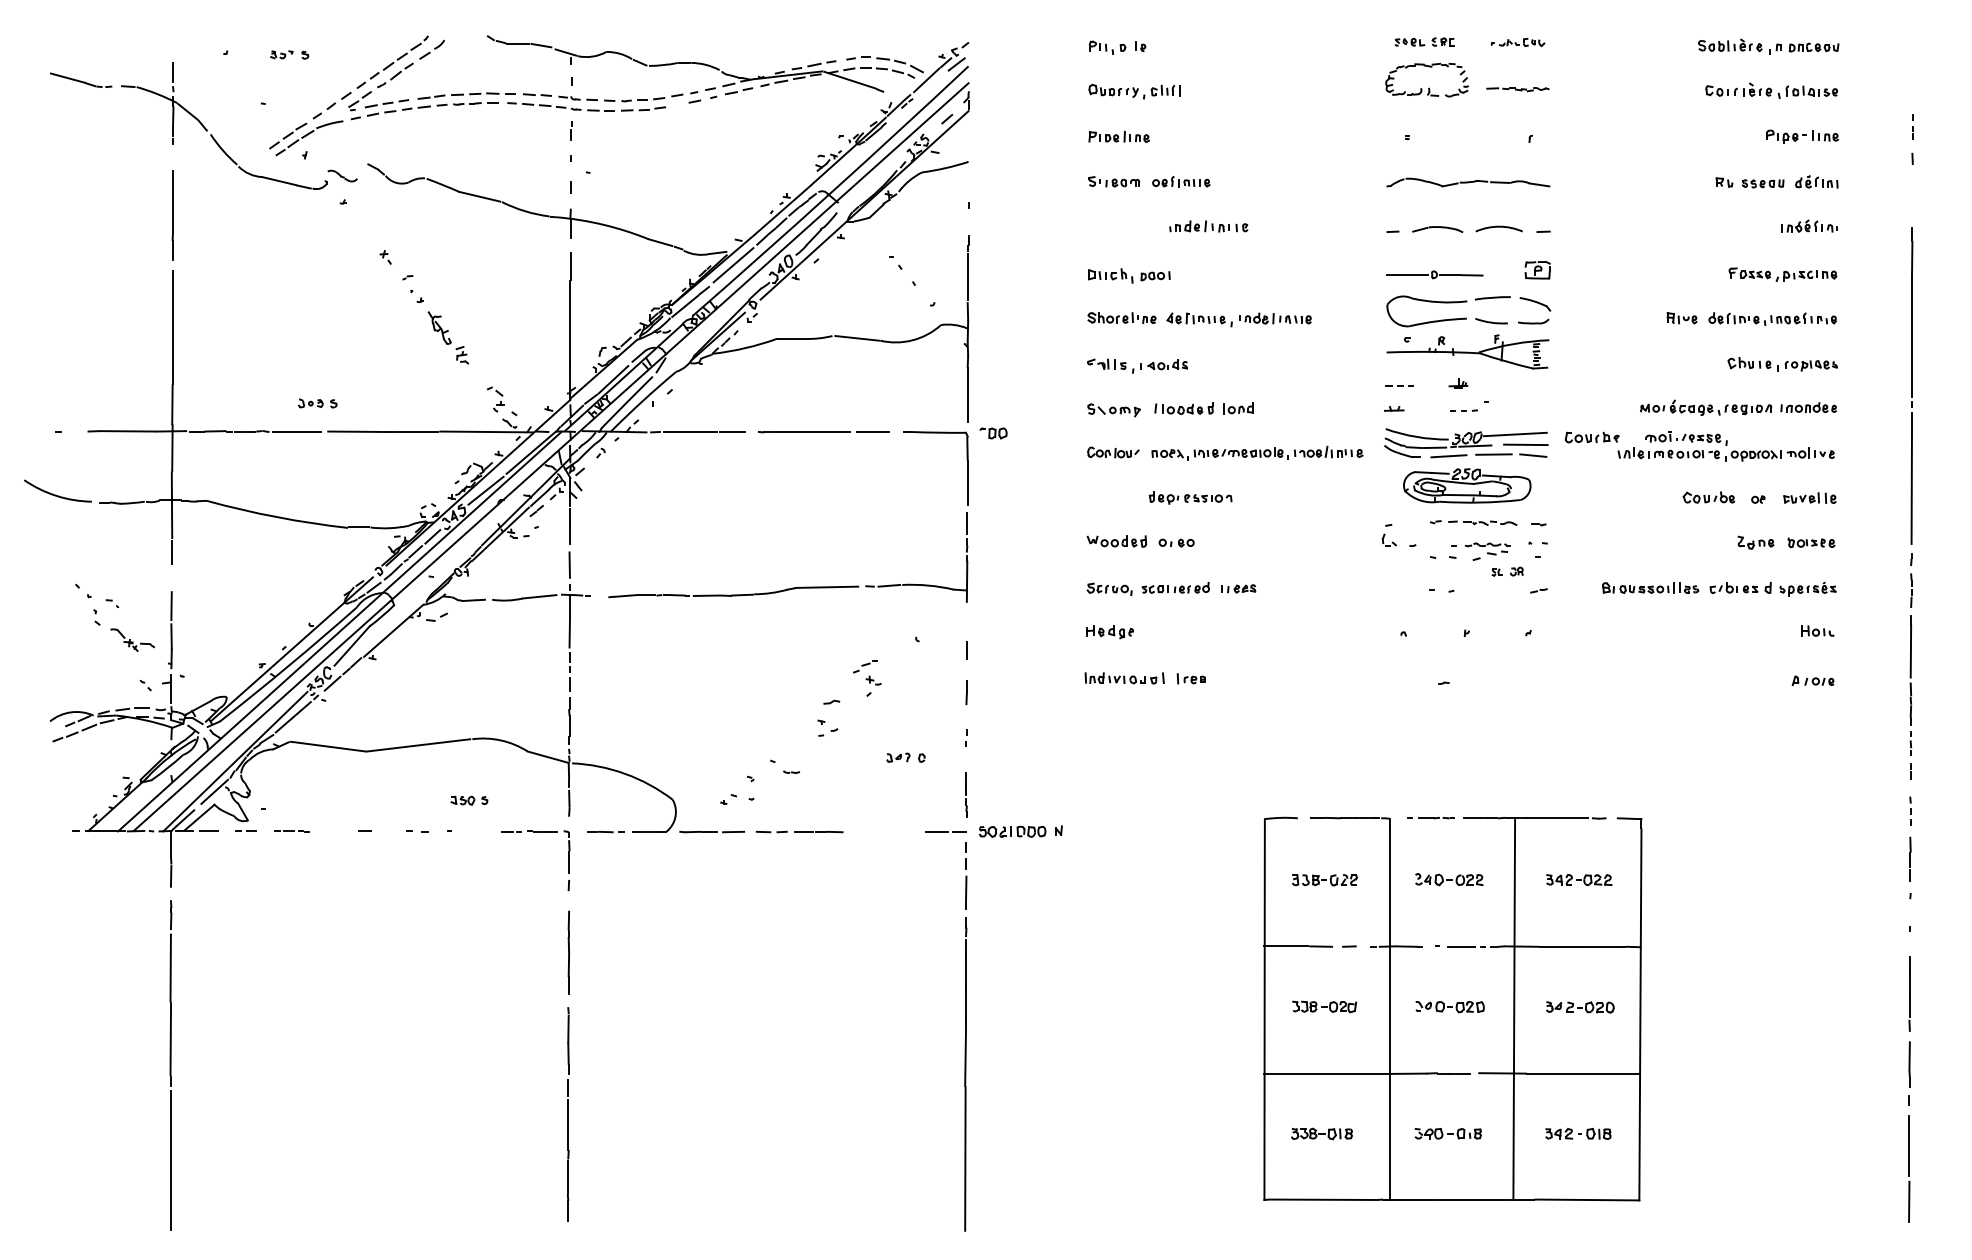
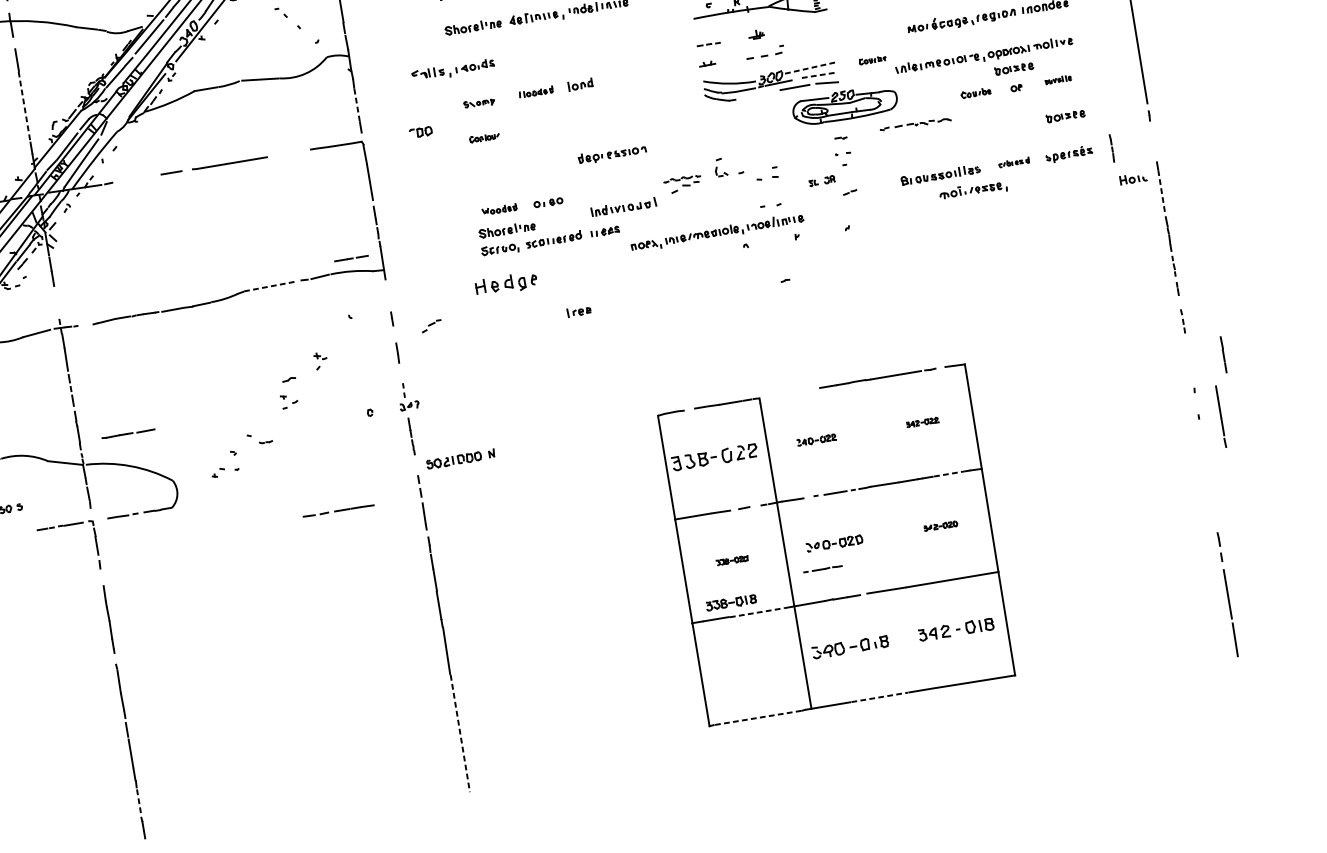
line: (570, 324) -> (24, 107), solid -> dashed
part: (1137, 365) -> (453, 70), moved
line: (967, 388) -> (356, 105), solid -> dashed
part: (1183, 408) -> (535, 92), size x0.7
part: (1113, 410) -> (478, 103), size x0.7
part: (1463, 410) -> (764, 55), size x1.6
line: (690, 431) -> (137, 178), removed
line: (872, 431) -> (285, 153), removed
part: (993, 433) -> (420, 132), moved
line: (1515, 434) -> (809, 68), solid -> dashed
part: (1591, 437) -> (872, 60), size x0.6
part: (1686, 438) -> (973, 190), moved
line: (1525, 444) -> (819, 74), solid -> dashed
part: (1113, 452) -> (484, 137), size x0.7
part: (1257, 452) -> (717, 231), moved
line: (1448, 456) -> (758, 95), removed
part: (1759, 475) -> (1014, 68), added
part: (1467, 485) -> (845, 104), moved
part: (1190, 497) -> (612, 154), moved
part: (1708, 497) -> (975, 93), size x0.7
part: (1809, 497) -> (1057, 79), size x0.6
part: (1473, 522) -> (915, 124), moved
part: (1116, 541) -> (499, 209), size x0.7
part: (1755, 542) -> (1020, 123), removed
part: (1487, 551) -> (682, 184), moved
line: (569, 564) -> (56, 303), removed
part: (1121, 566) -> (506, 229), added
line: (827, 587) -> (270, 286), solid -> dashed
part: (1740, 587) -> (1013, 162), size x0.6
line: (1911, 590) -> (1112, 148), moved
part: (1817, 630) -> (1133, 178), moved
part: (1109, 632) -> (505, 284), size x1.6
line: (1910, 651) -> (1161, 191), solid -> dashed
part: (865, 666) -> (431, 325), moved
part: (1124, 678) -> (623, 207), moved
part: (1812, 680) -> (1085, 228), removed
part: (898, 757) -> (409, 405), moved
part: (1430, 818) -> (822, 569), moved
part: (711, 831) -> (127, 433), moved
part: (799, 831) -> (338, 510), moved
line: (945, 831) -> (350, 258), moved
line: (1910, 858) -> (1223, 354), moved
part: (1449, 879) -> (816, 439), size x0.7
part: (1579, 879) -> (922, 422), size x0.6
part: (1325, 880) -> (715, 457), size x1.6
line: (1601, 946) -> (949, 473), solid -> dashed
line: (1909, 993) -> (1220, 416), moved
part: (1324, 1006) -> (732, 560), size x0.6
part: (1580, 1007) -> (940, 526), size x0.6
line: (1514, 1008) -> (887, 536), removed
line: (1909, 1055) -> (1215, 520), removed
line: (1344, 1074) -> (757, 613), solid -> dashed
part: (1321, 1133) -> (730, 602), moved
part: (1447, 1133) -> (849, 647), size x1.4
part: (1578, 1133) -> (956, 629), size x1.4
line: (965, 1158) -> (460, 733), solid -> dashed
line: (568, 1178) -> (139, 803), solid -> dashed
line: (1324, 1199) -> (758, 717), solid -> dashed
line: (1473, 1199) -> (879, 697), solid -> dashed

